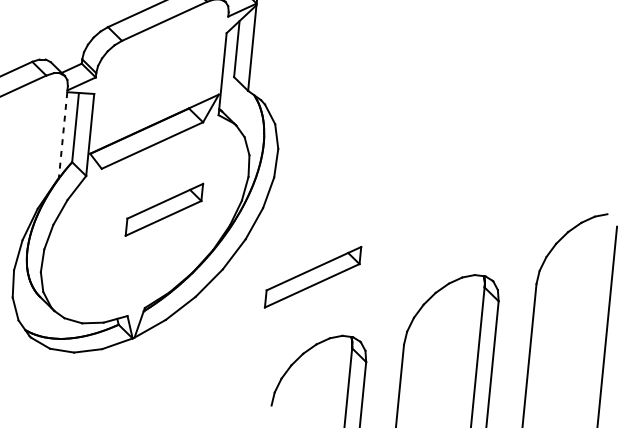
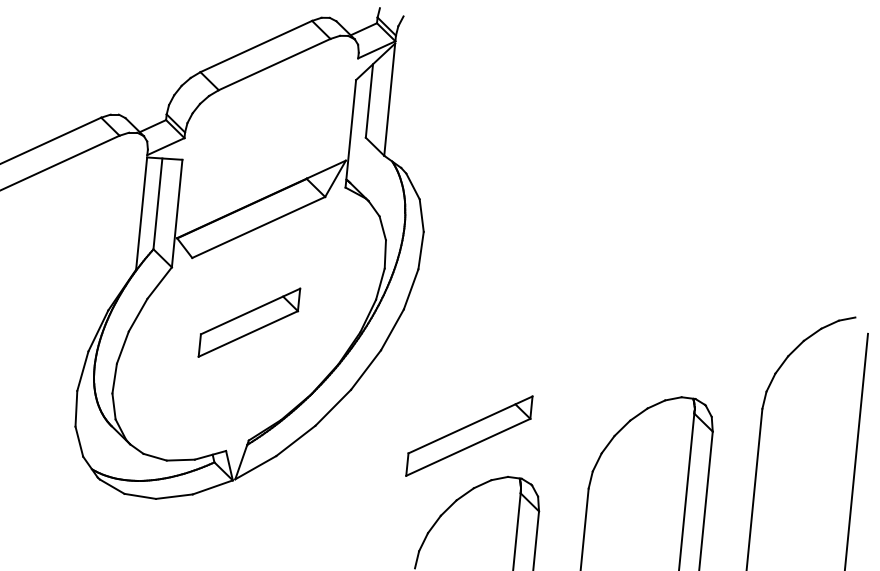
line: (63, 135) -> (141, 214), dashed -> solid
part: (164, 209) -> (249, 322), moved
part: (313, 276) -> (469, 435), moved

